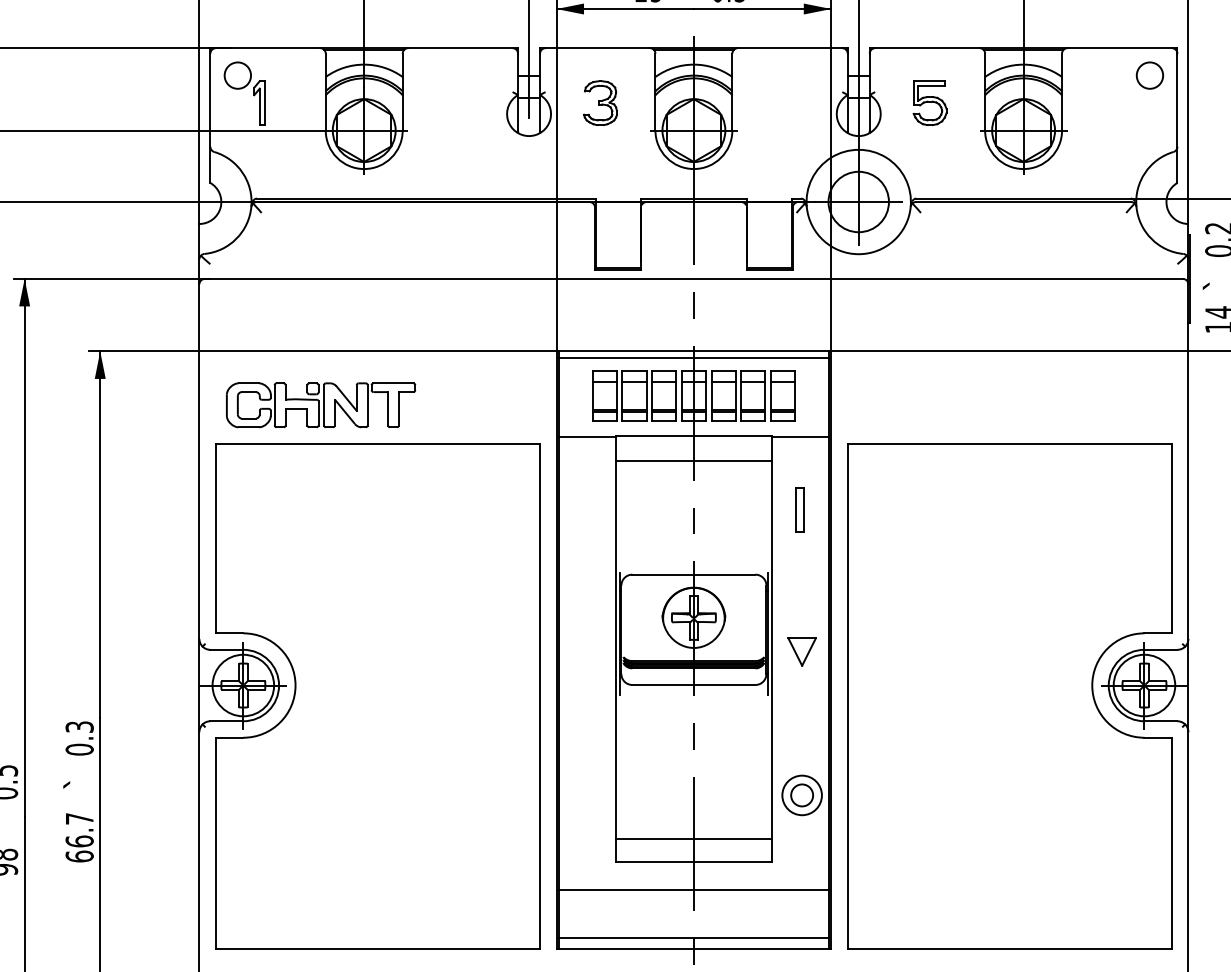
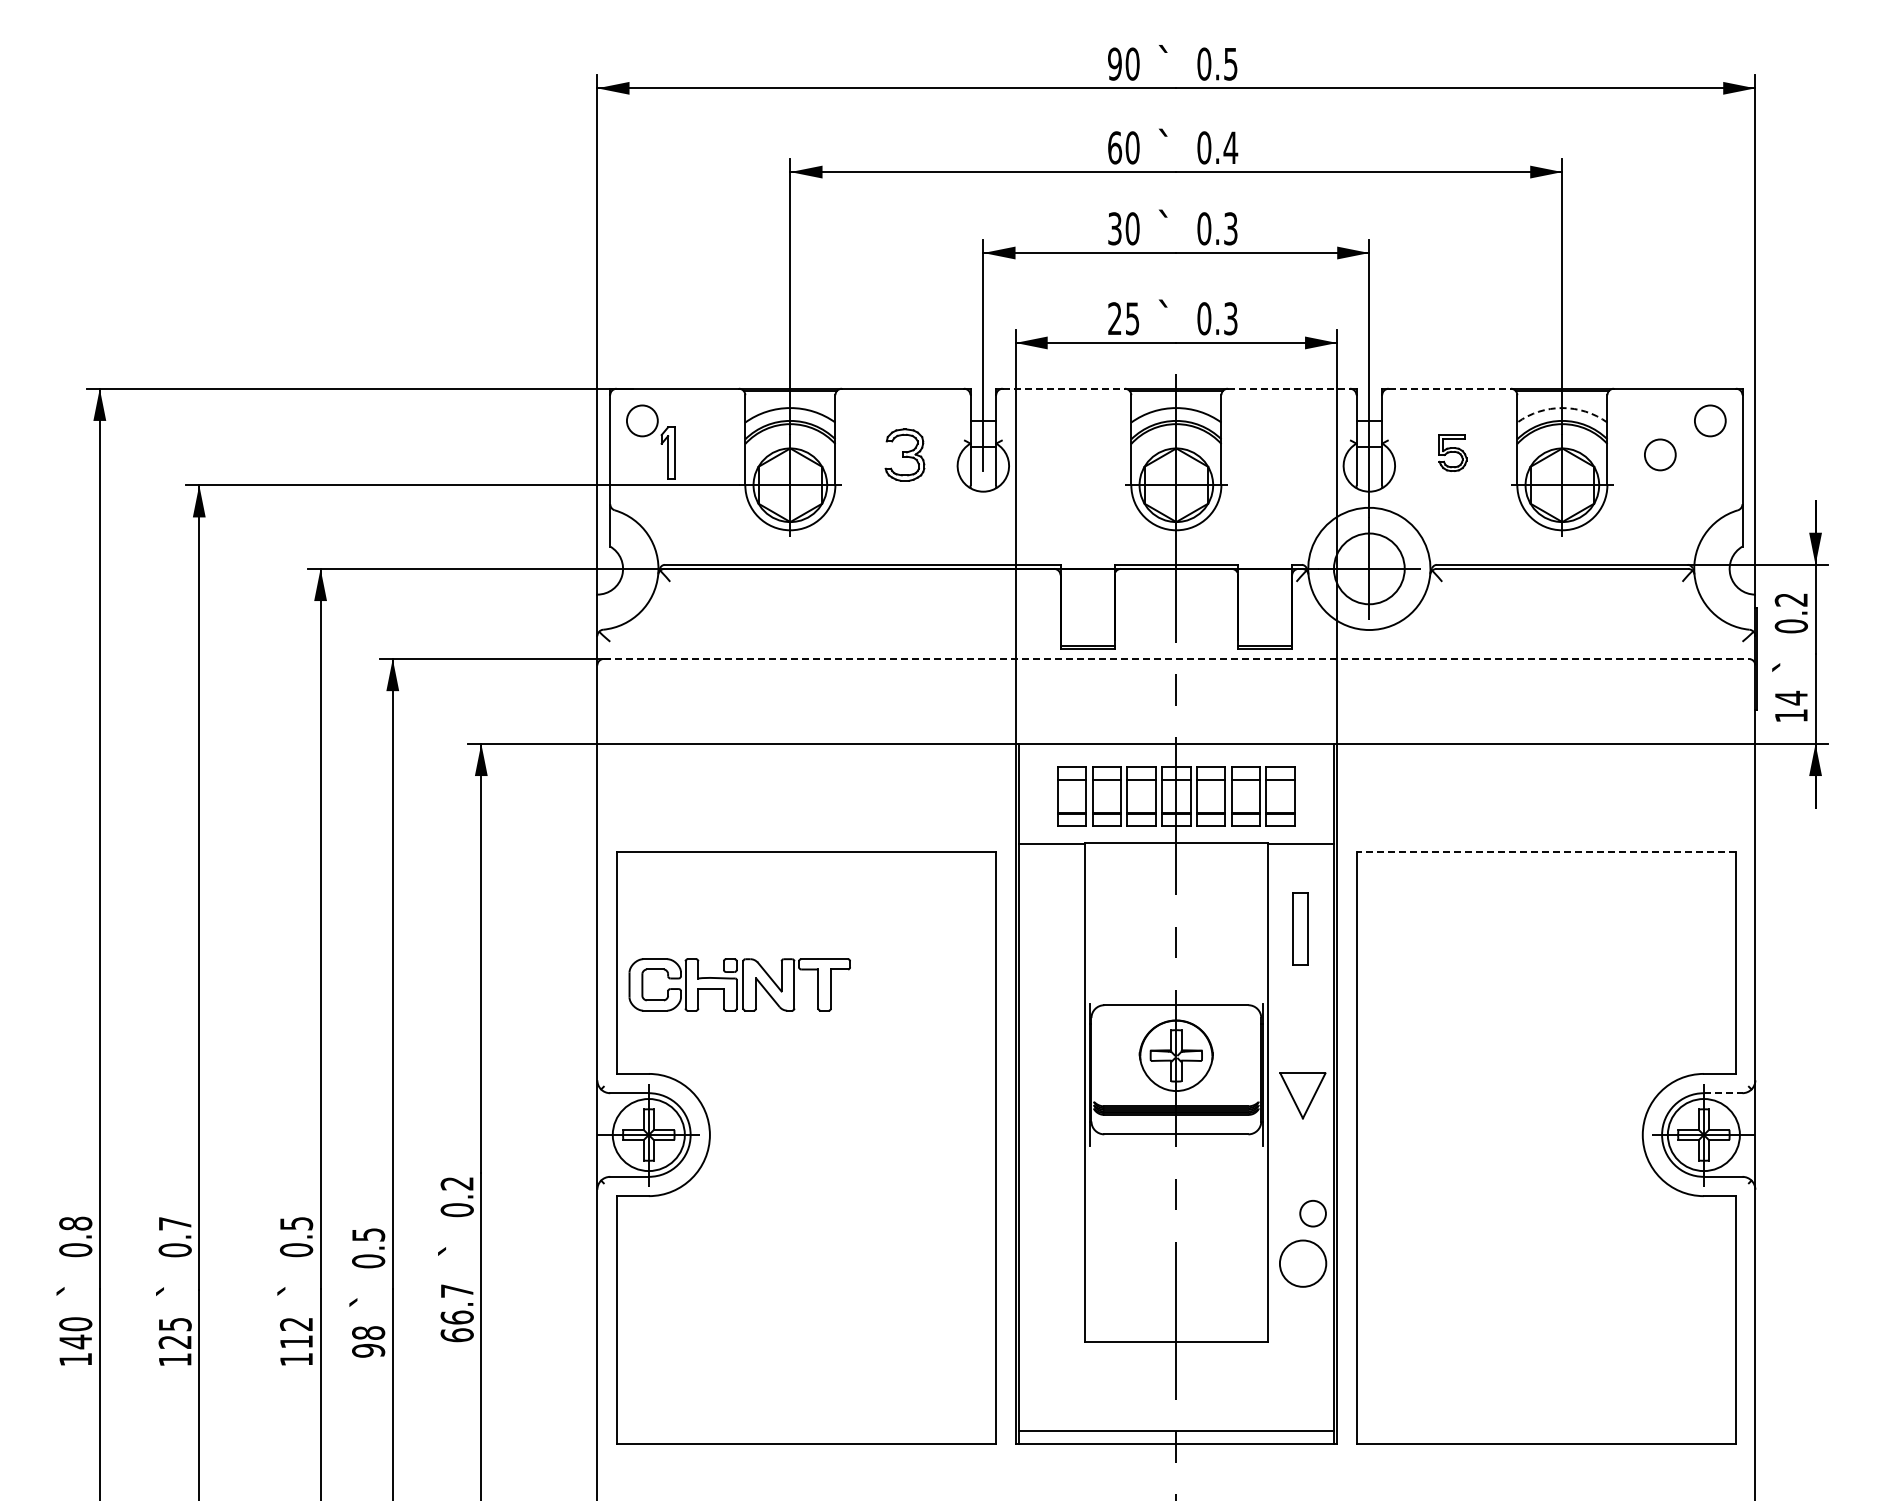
line: (598, 47) -> (1064, 388), solid -> dashed
line: (790, 47) -> (1289, 388), solid -> dashed
line: (928, 47) -> (1450, 388), solid -> dashed
arc: (1023, 65) -> (1562, 408), solid -> dashed
part: (600, 102) -> (904, 454), moved
part: (929, 102) -> (1452, 452), size x0.7
circle: (1107, 104) -> (1660, 454), added
line: (694, 278) -> (1176, 658), solid -> dashed
line: (693, 357) -> (1175, 751), removed
part: (320, 404) -> (739, 984), moved
line: (1010, 443) -> (1546, 851), solid -> dashed
line: (694, 461) -> (1176, 872), removed
part: (799, 509) -> (1300, 928), size x1.4
line: (1161, 650) -> (1723, 1093), solid -> dashed
part: (802, 651) -> (1303, 1095), size x1.4
text: (79, 726) -> (457, 1183), 0.3 -> 0.2
circle: (801, 795) -> (1312, 1213), moved
line: (694, 838) -> (1176, 1314), removed
line: (693, 890) -> (1175, 1374), removed

